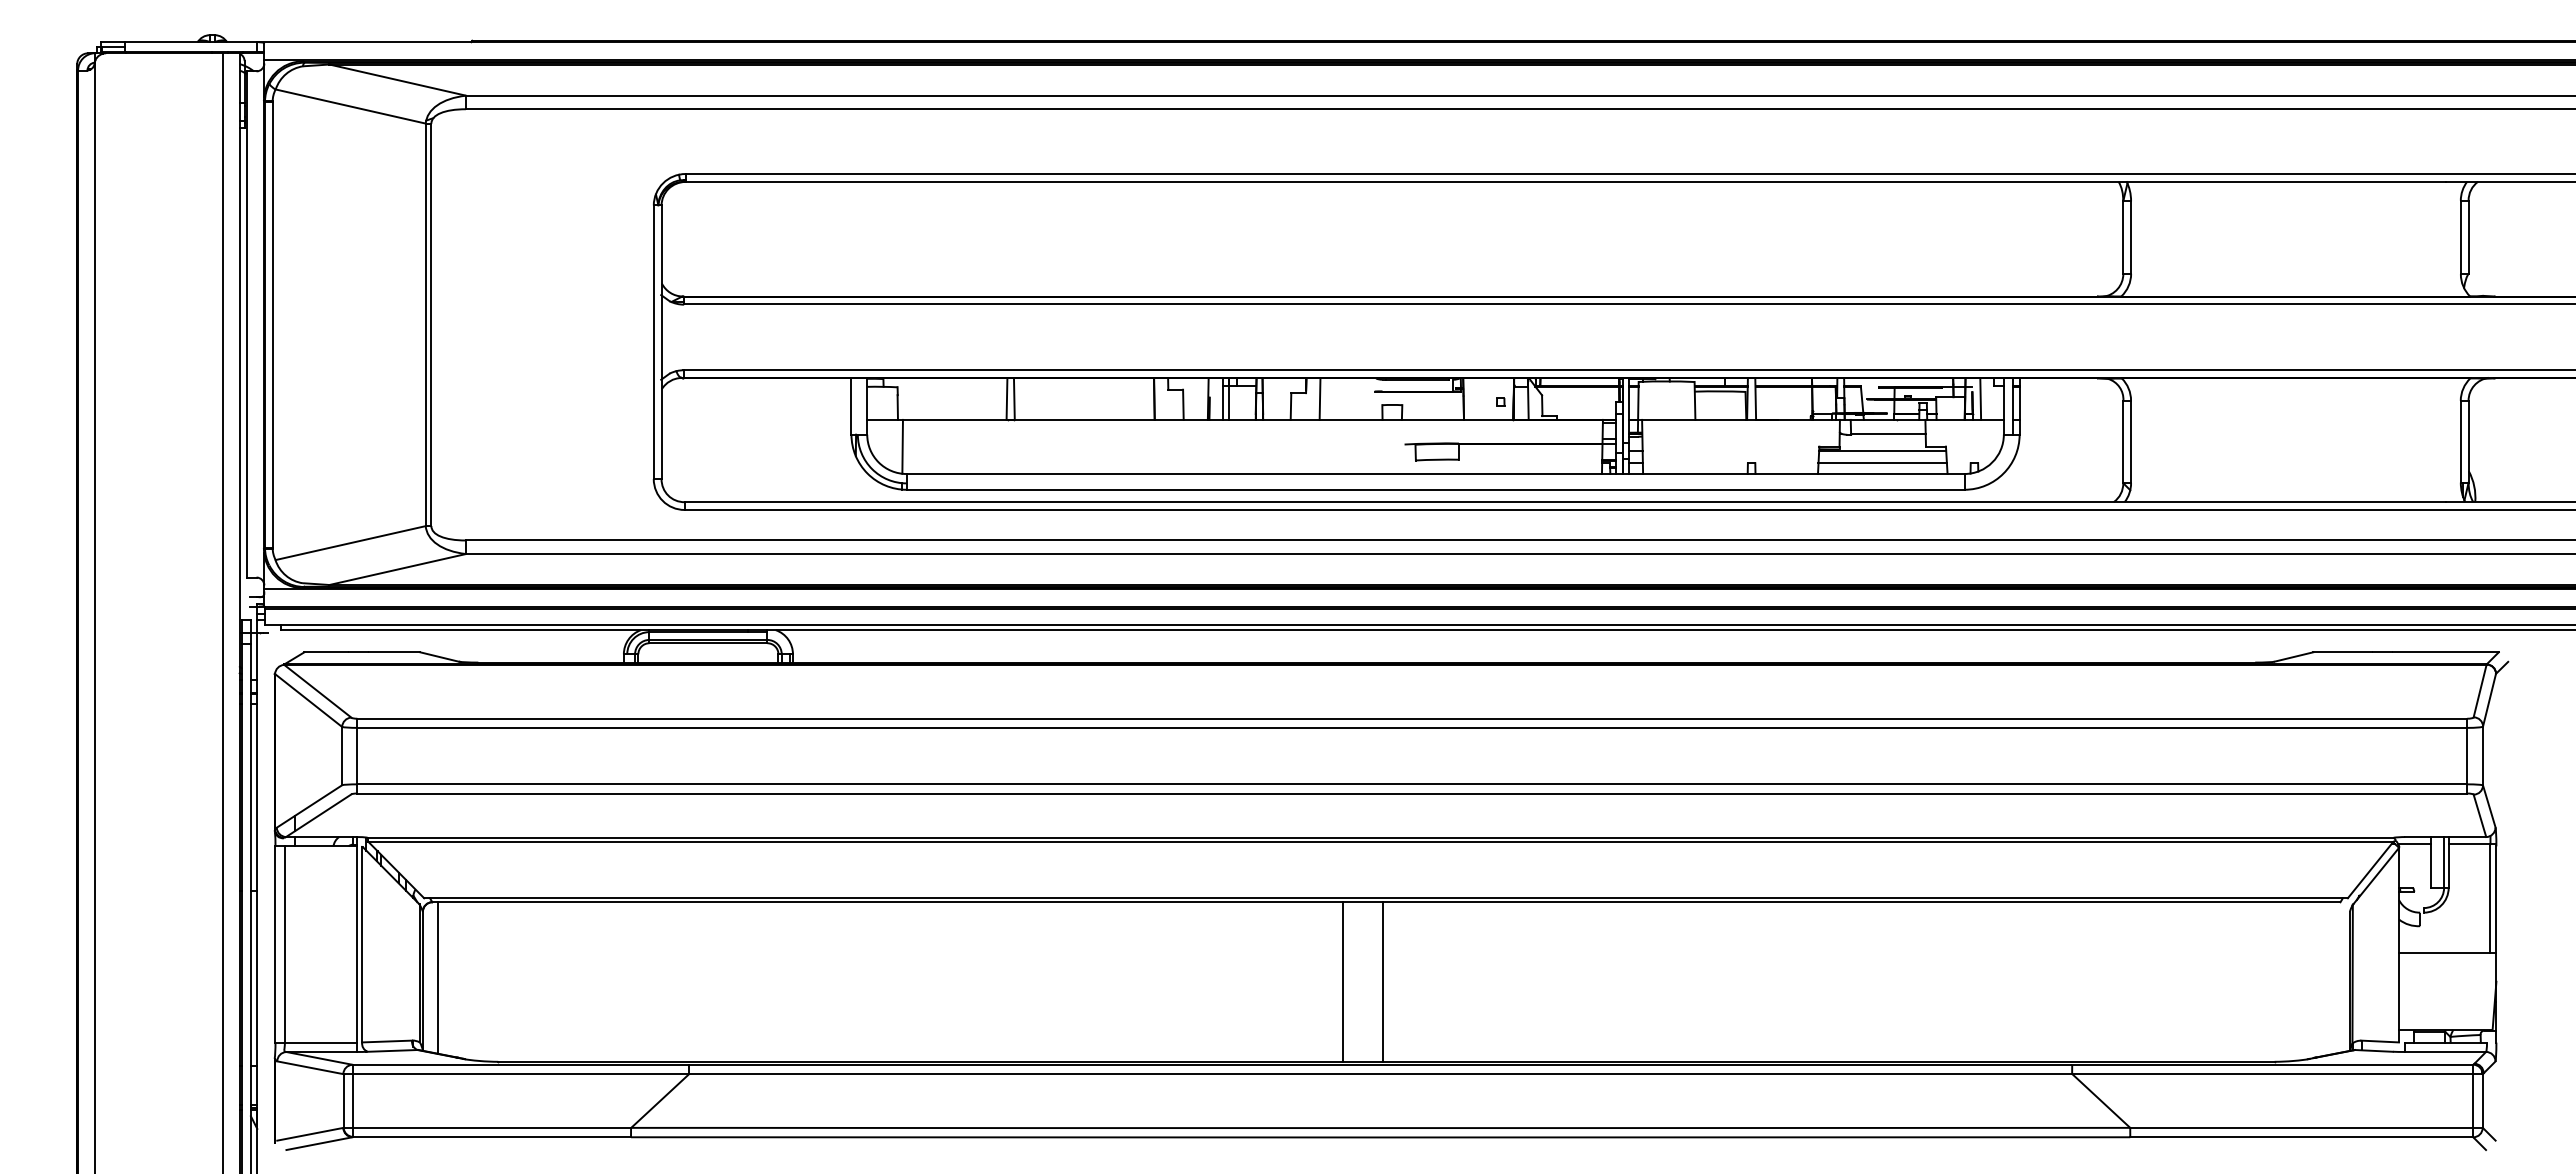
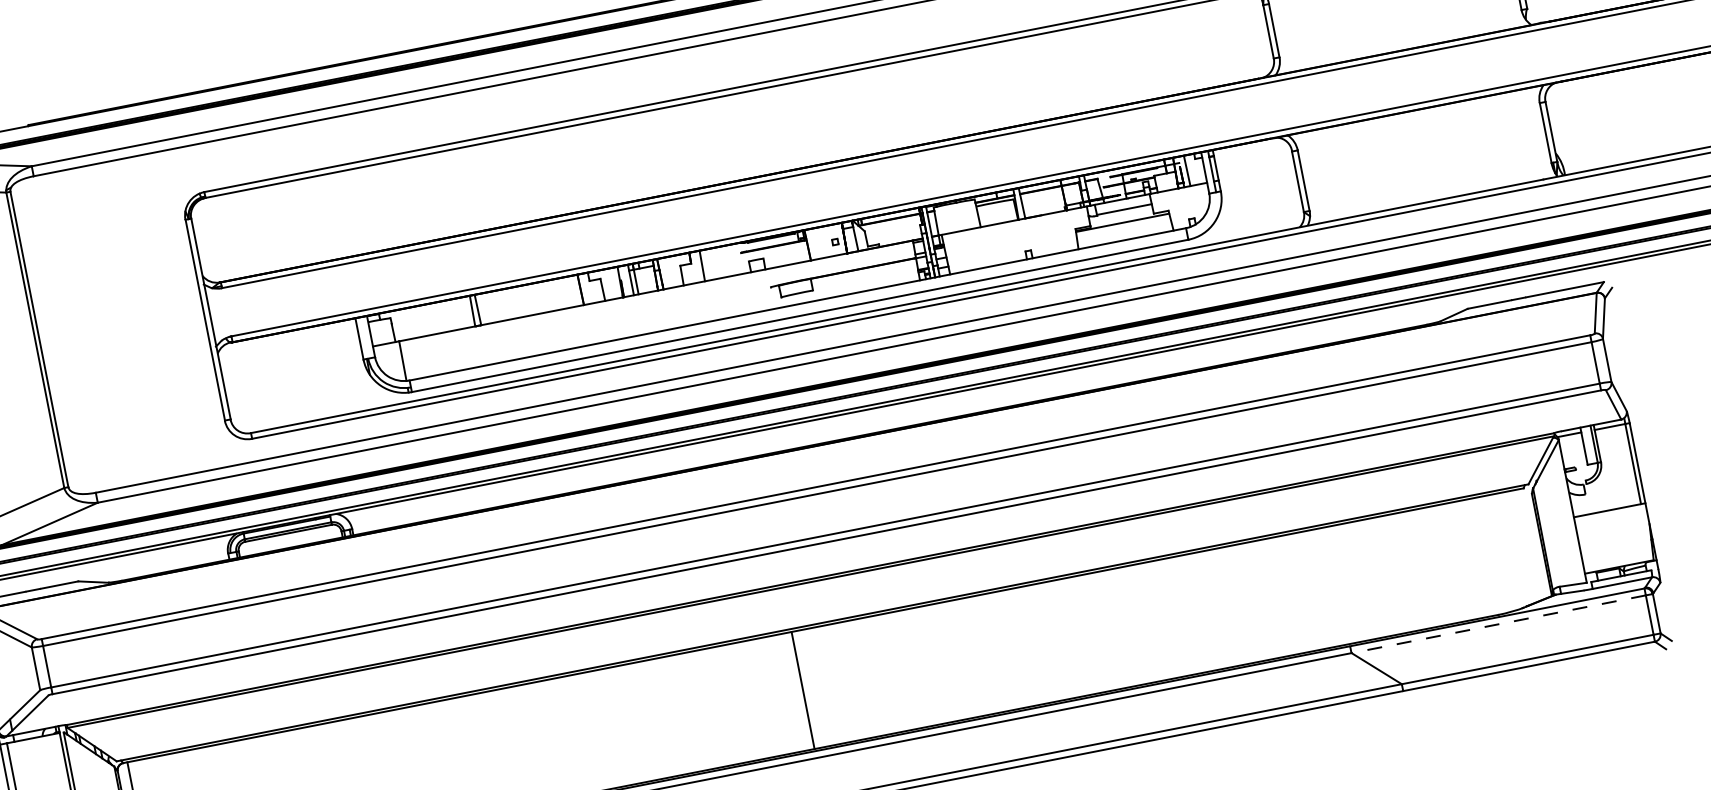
line: (1882, 463) -> (1124, 232), removed
line: (1382, 981) -> (832, 684), removed
line: (2272, 1074) -> (1498, 624), solid -> dashed

